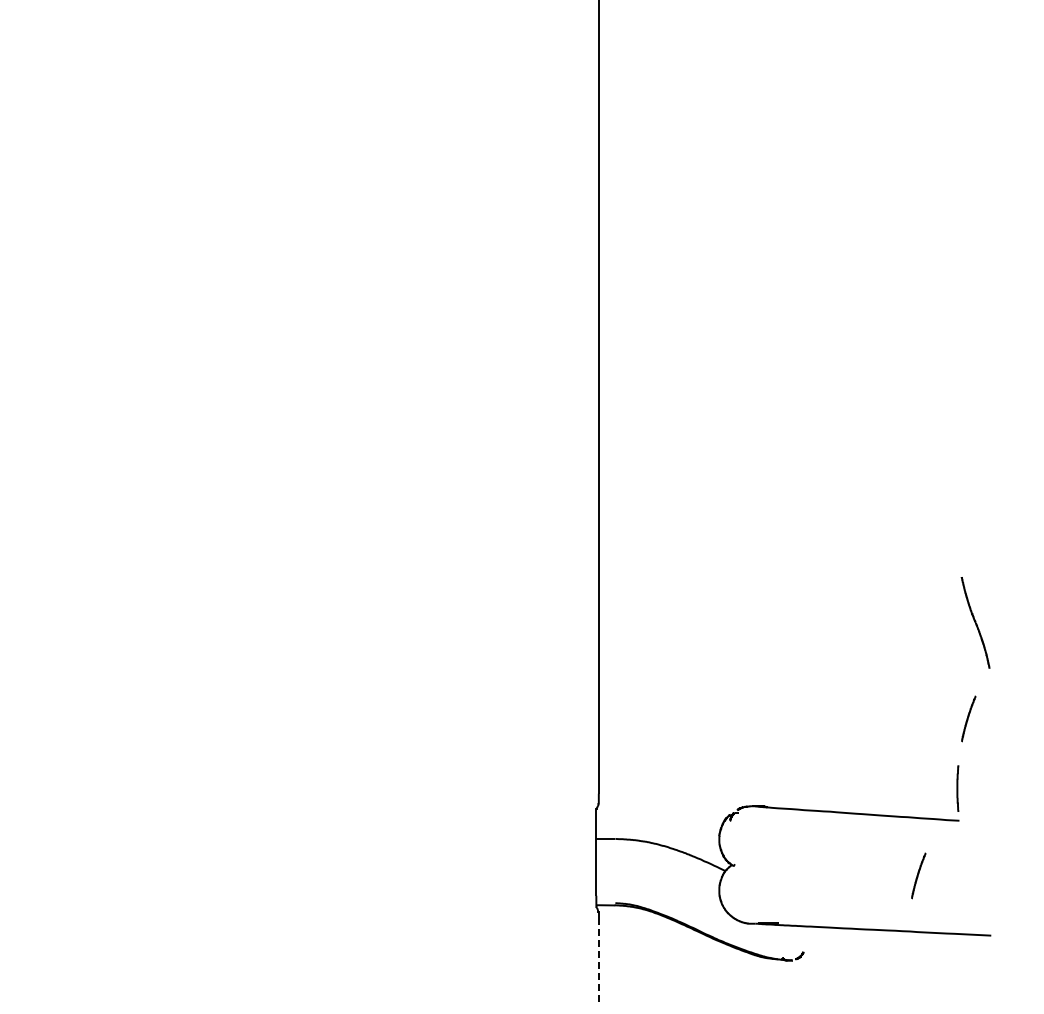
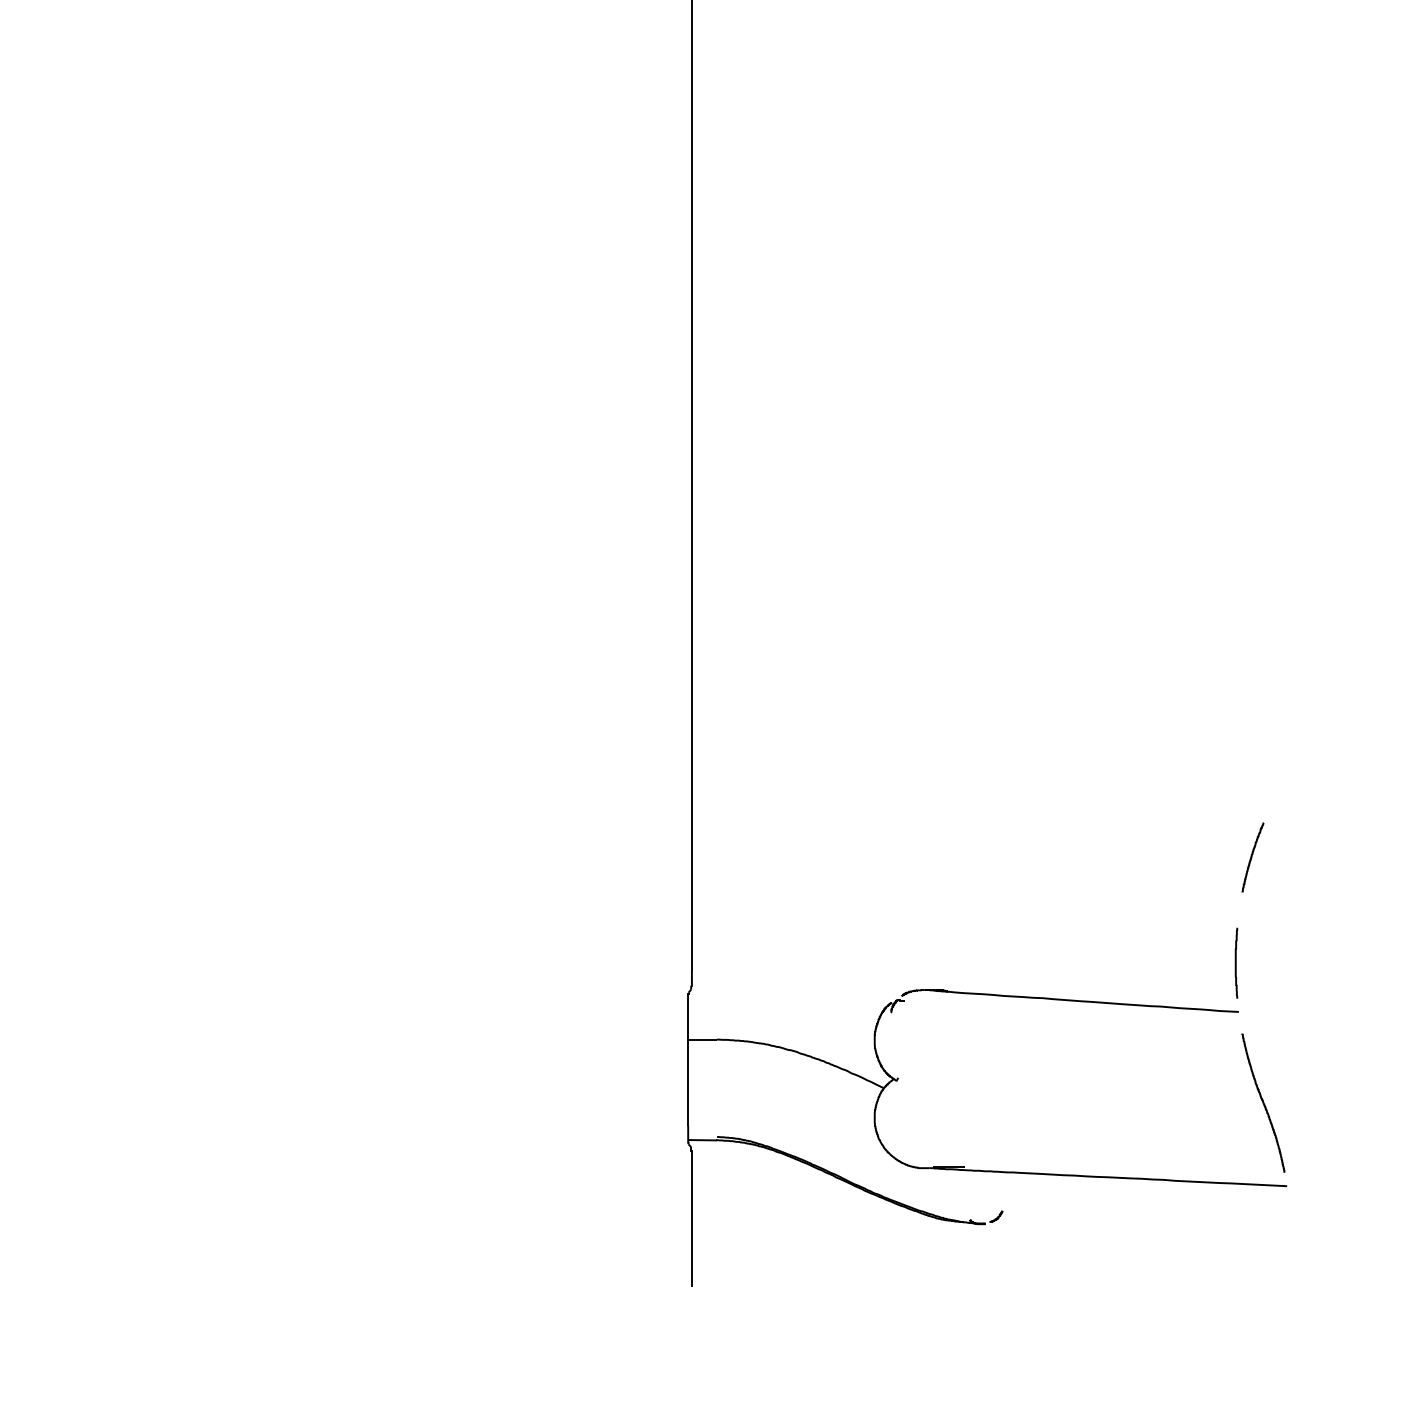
part: (975, 622) -> (1263, 1102), moved
curve: (918, 875) -> (1176, 1094), removed
line: (598, 961) -> (691, 1225), dashed -> solid

